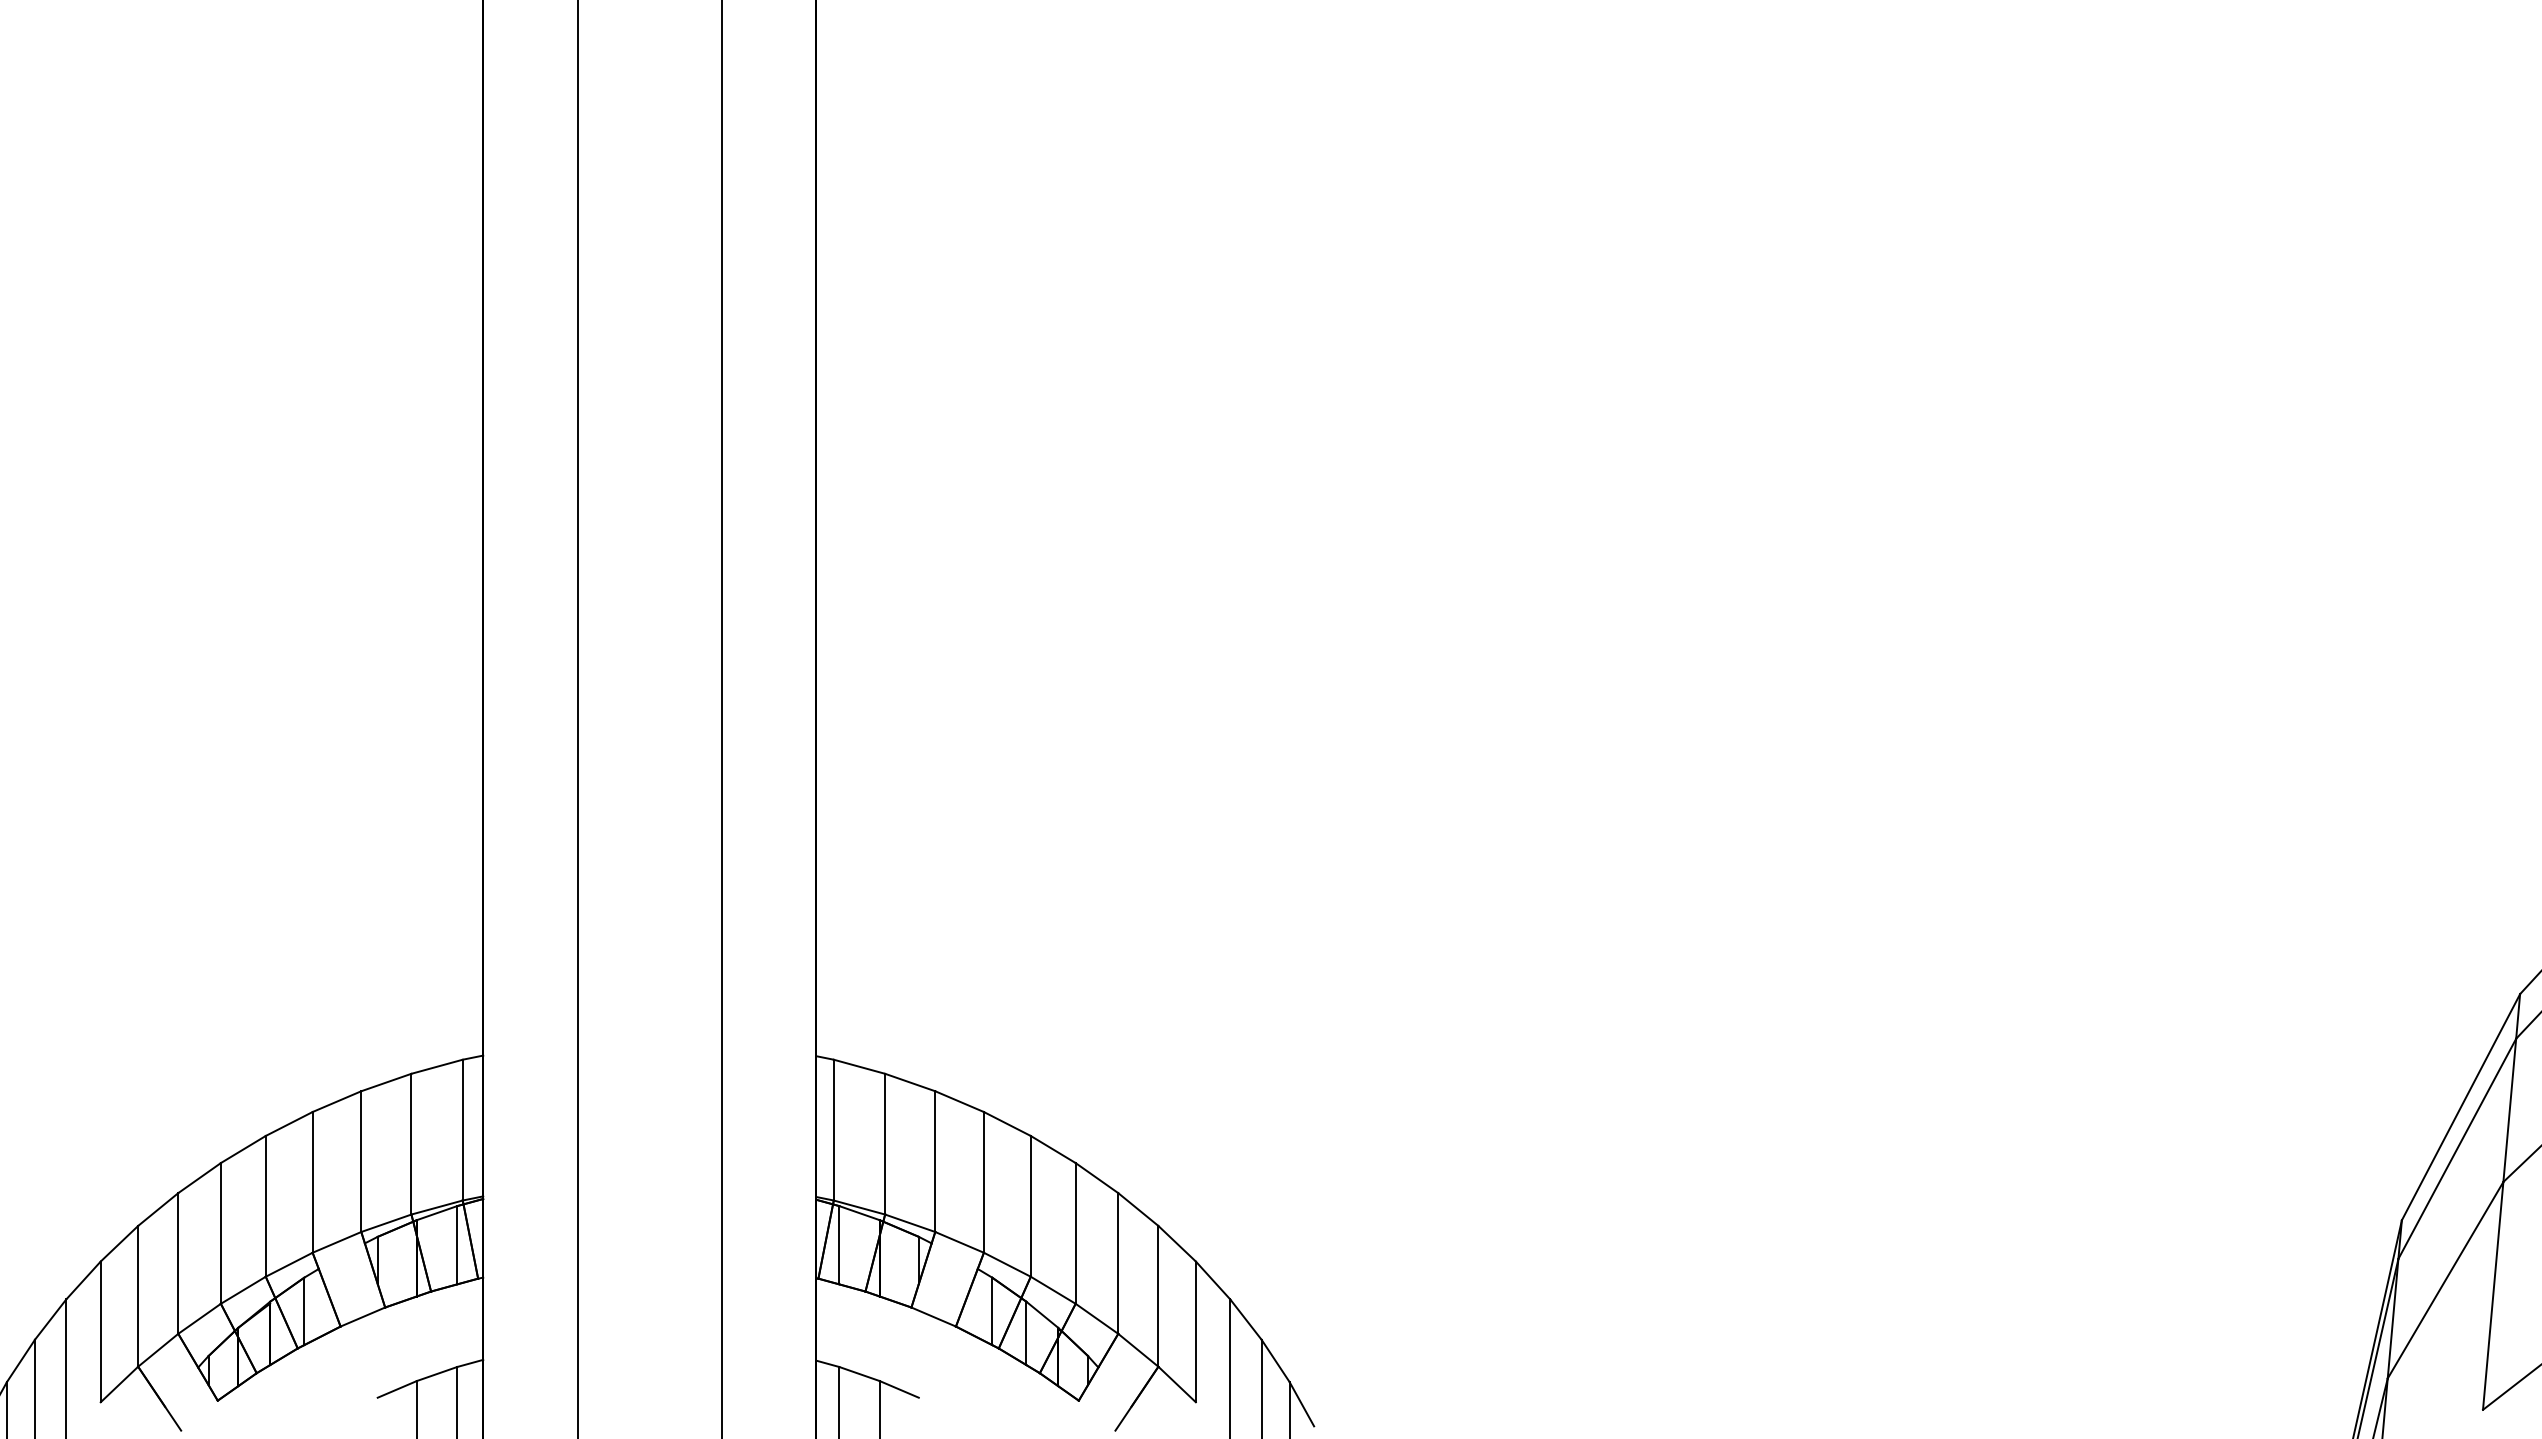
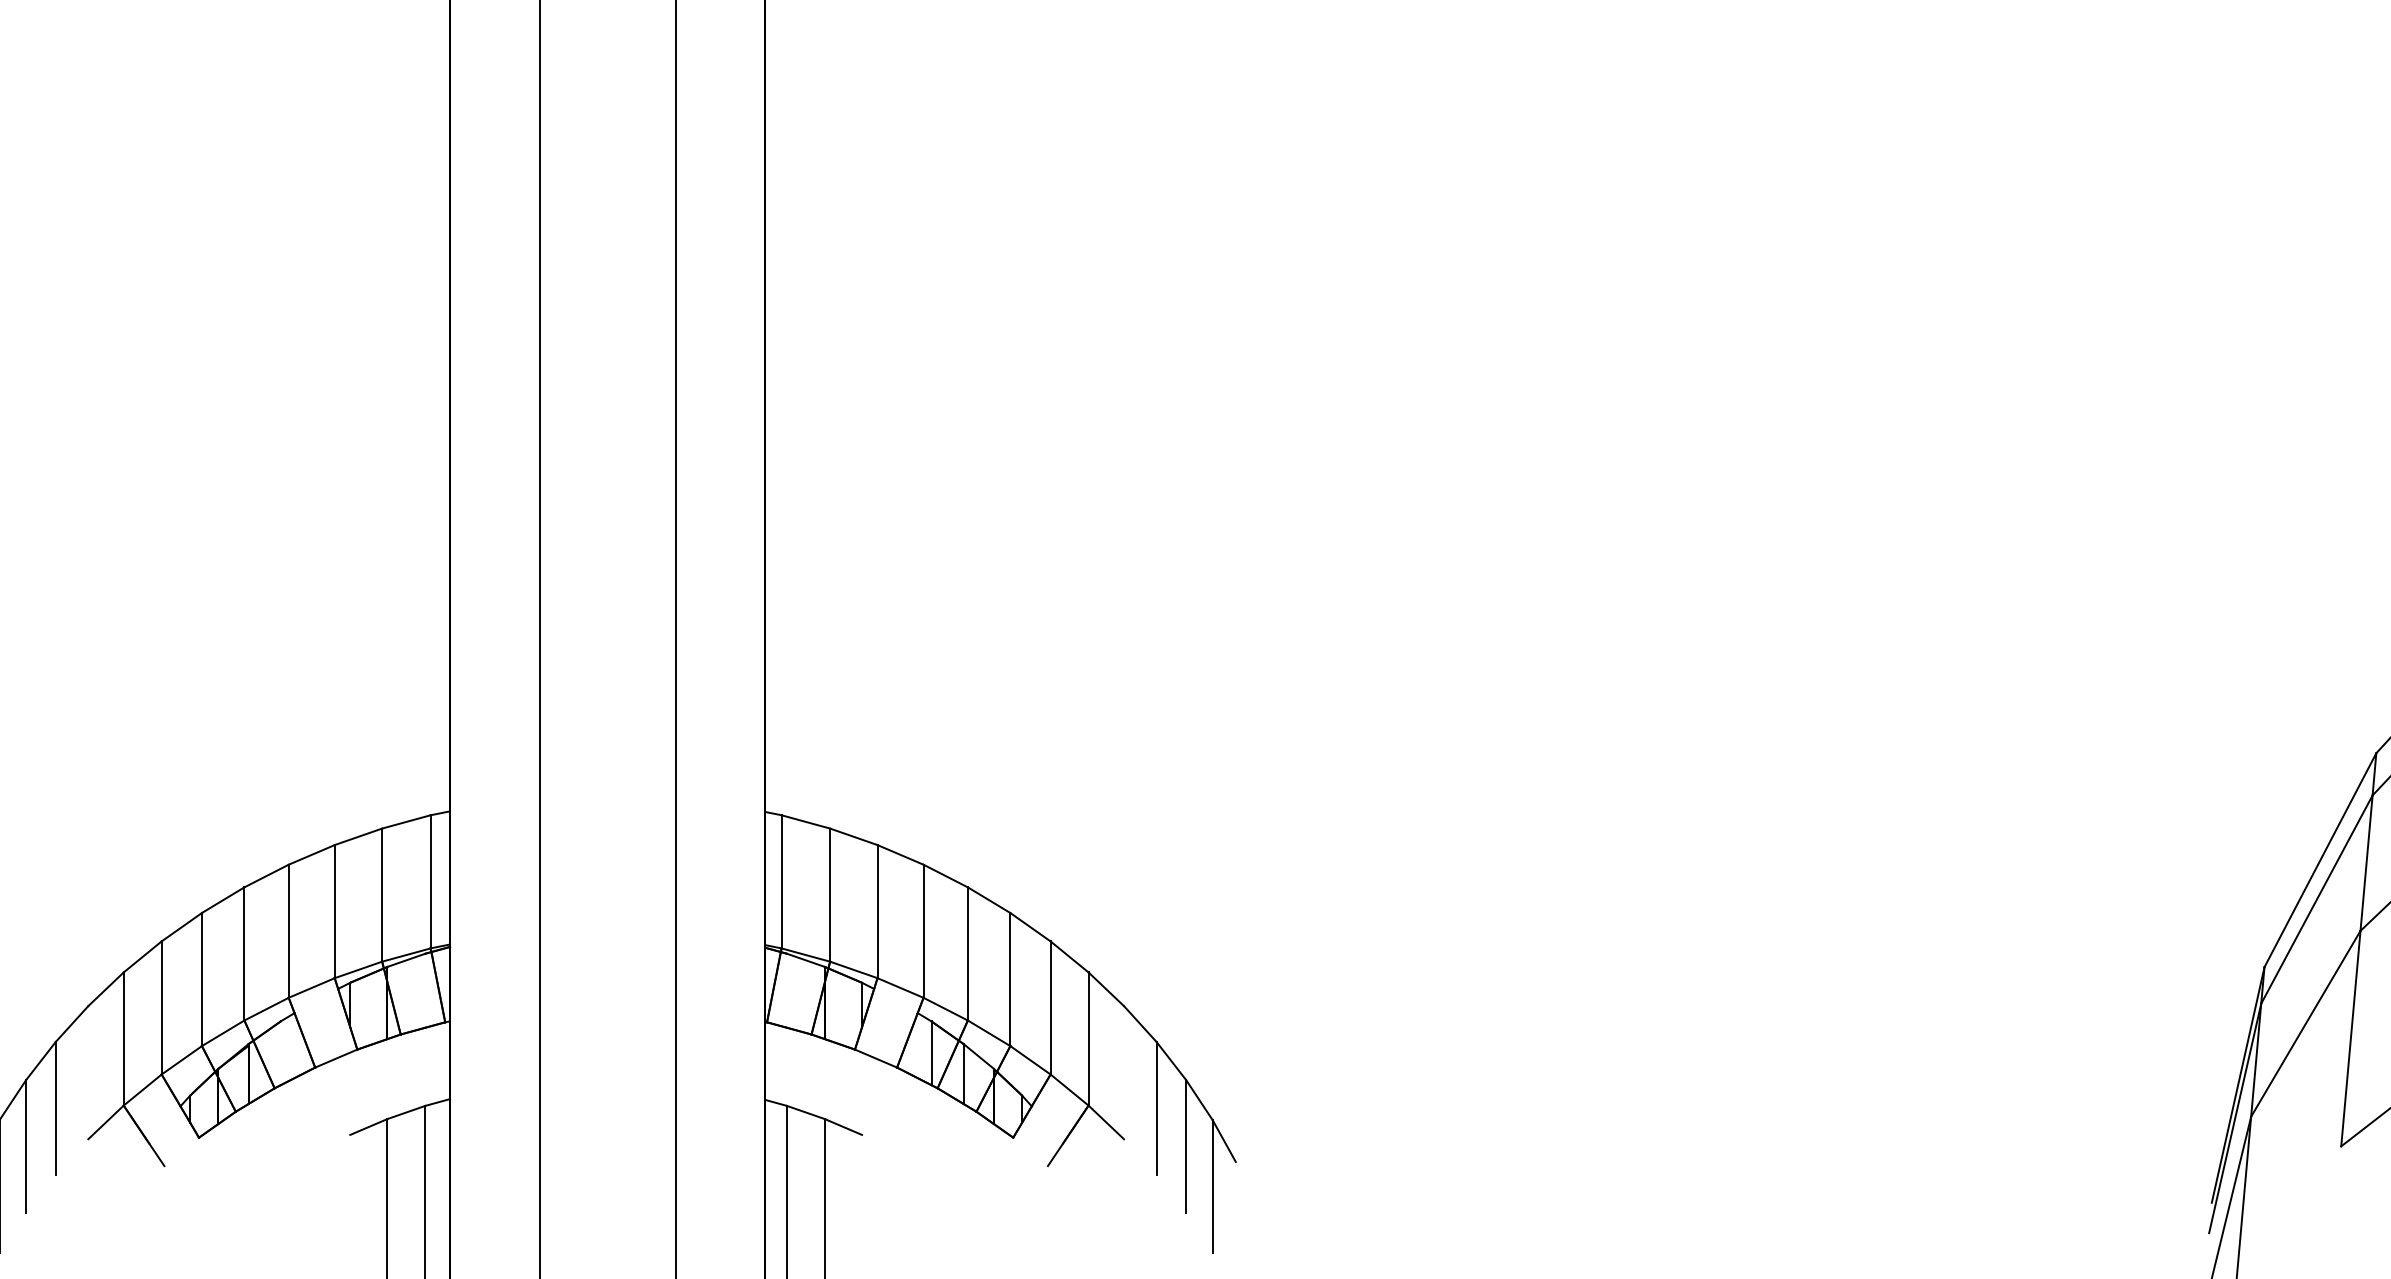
line: (457, 1245) -> (425, 990), removed
line: (839, 1245) -> (786, 990), removed
line: (304, 1311) -> (281, 1053), removed
line: (100, 1331) -> (88, 1072), removed
line: (1195, 1331) -> (1123, 1072), removed

